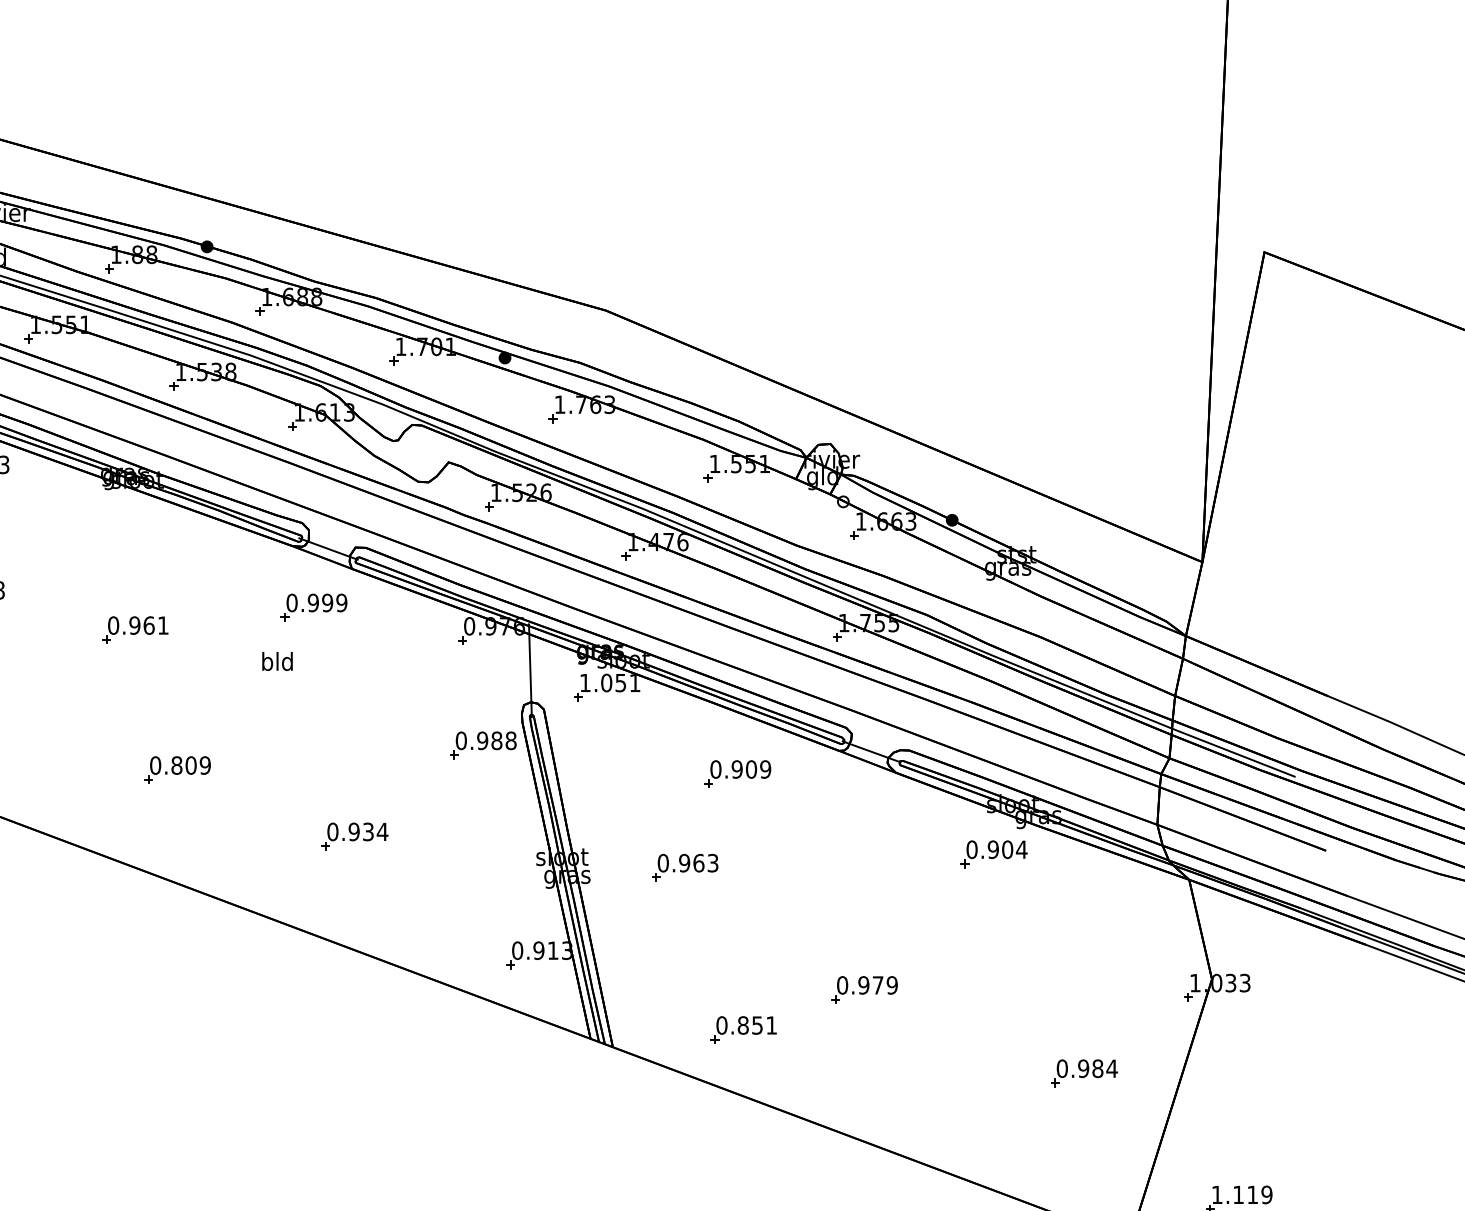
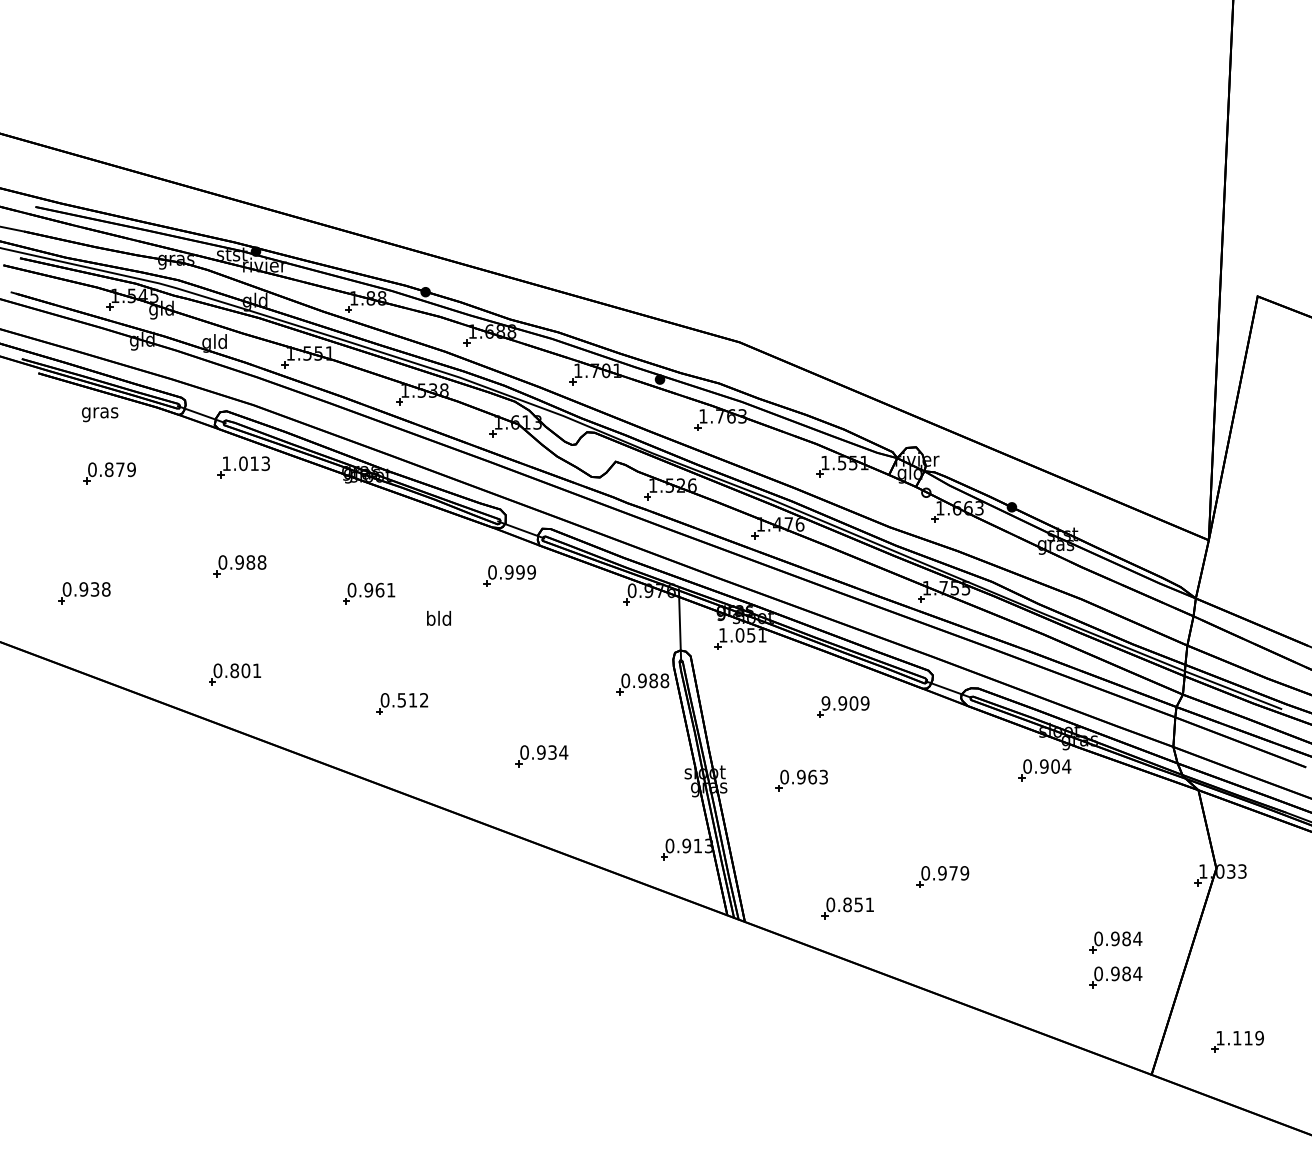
text: (276, 661) -> (438, 618), moved
text: (190, 765) -> (412, 700), 0.809 -> 0.512
text: (715, 769) -> (825, 703), 0.909 -> 9.909
part: (1083, 1117) -> (1115, 977), added

